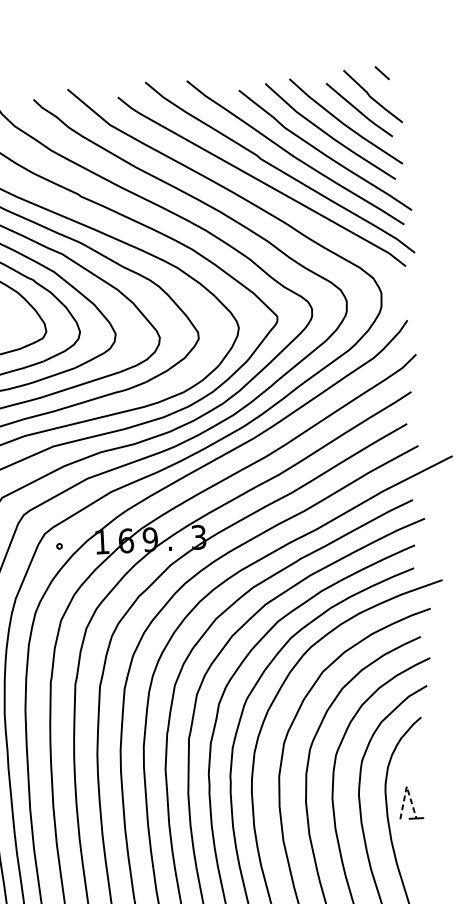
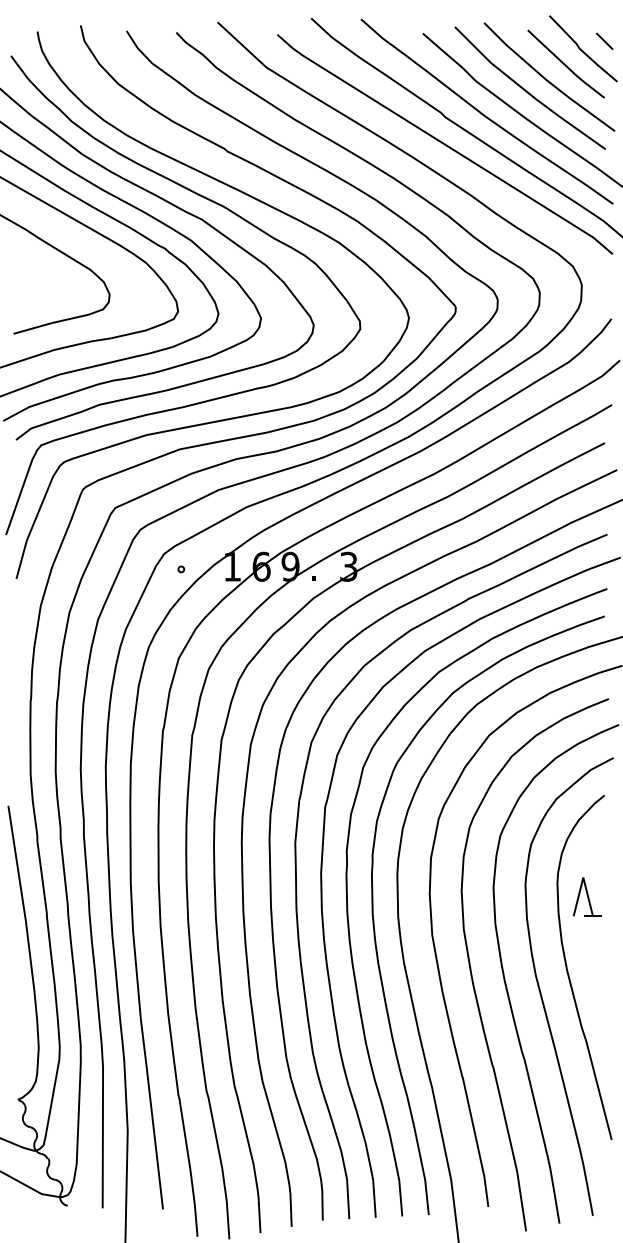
line: (382, 73) -> (604, 41), moved
line: (406, 786) -> (583, 877), dashed -> solid

